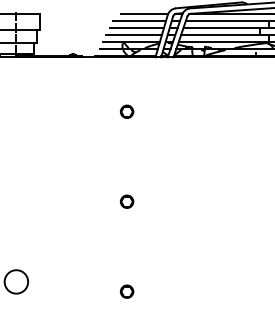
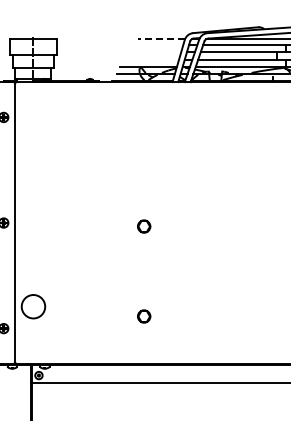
line: (144, 14) -> (161, 39), solid -> dashed
line: (139, 20) -> (156, 45), removed
line: (136, 27) -> (153, 52), removed
line: (134, 34) -> (151, 59), removed
circle: (127, 111) -> (144, 136), removed

